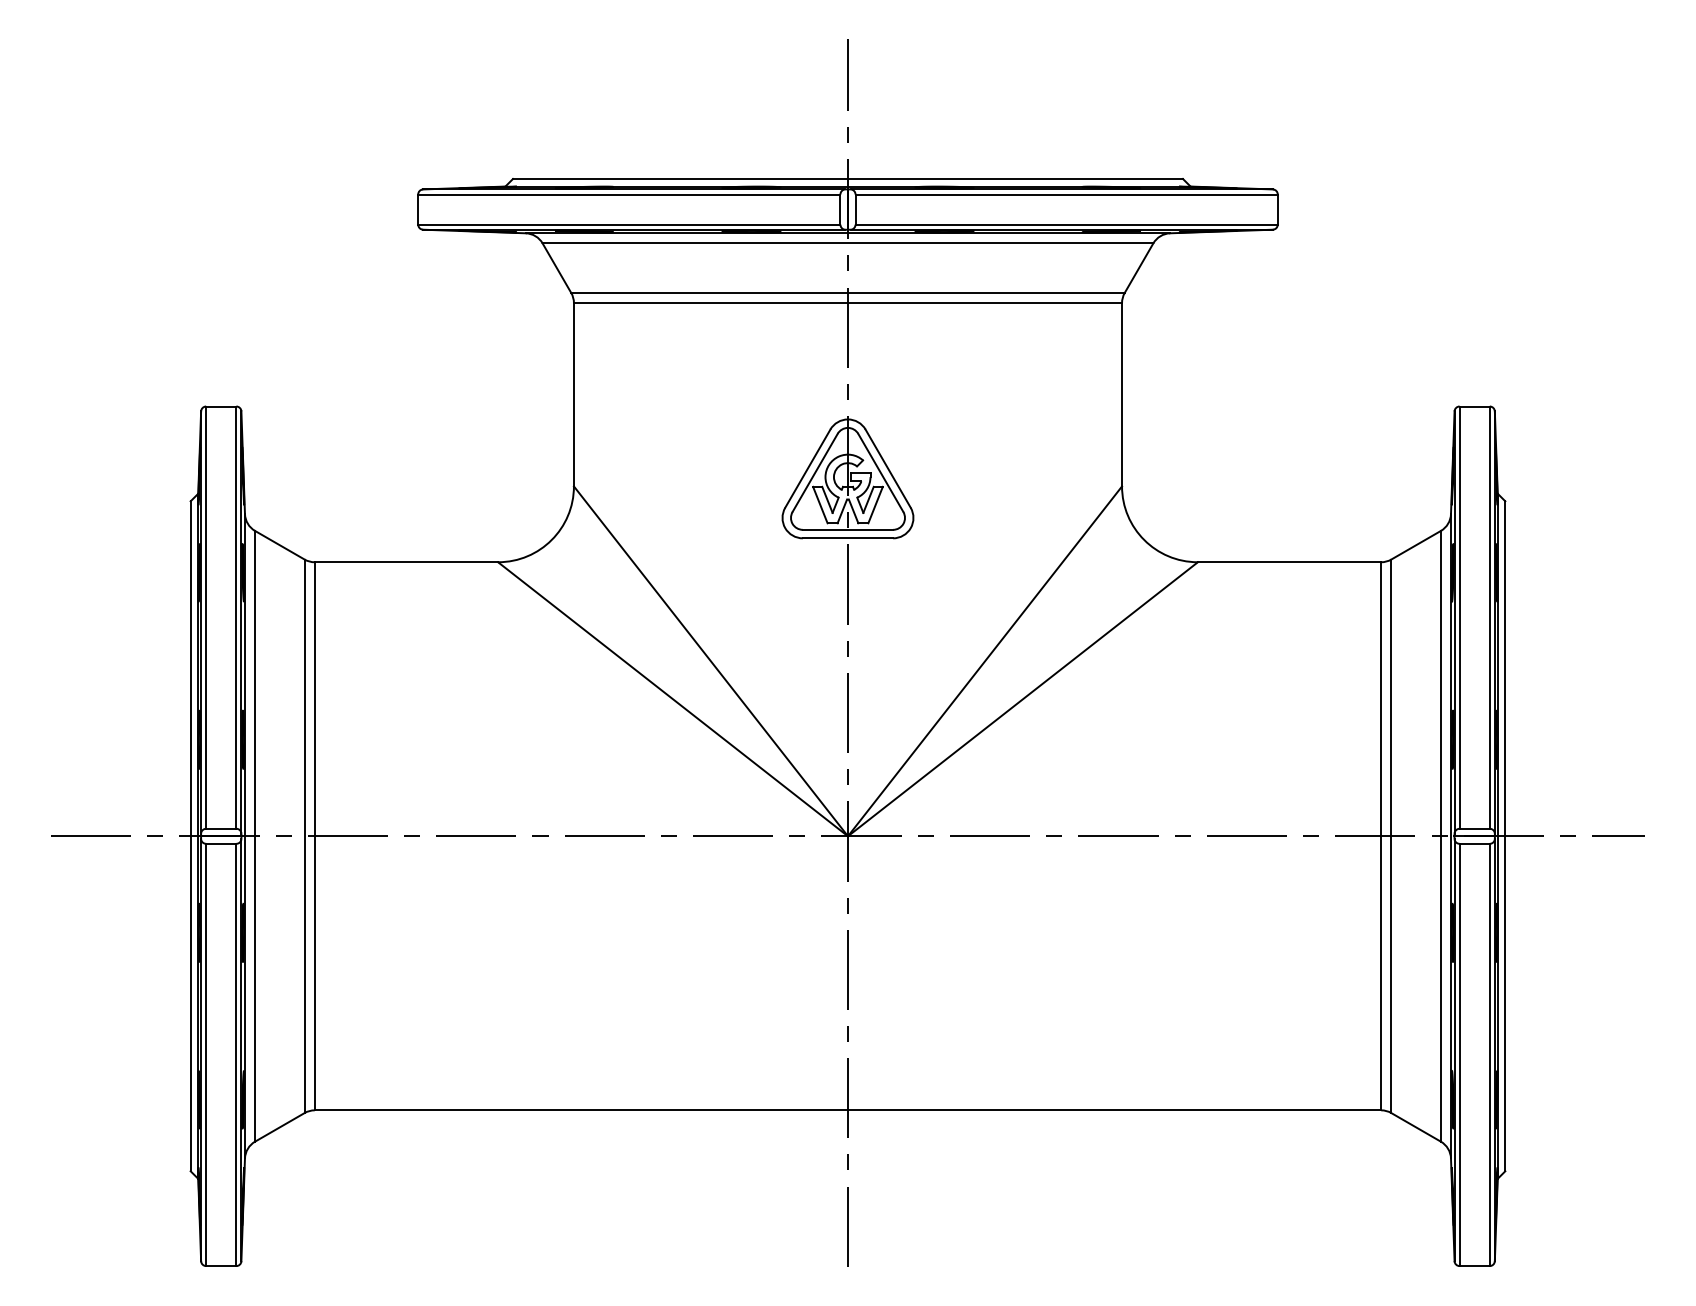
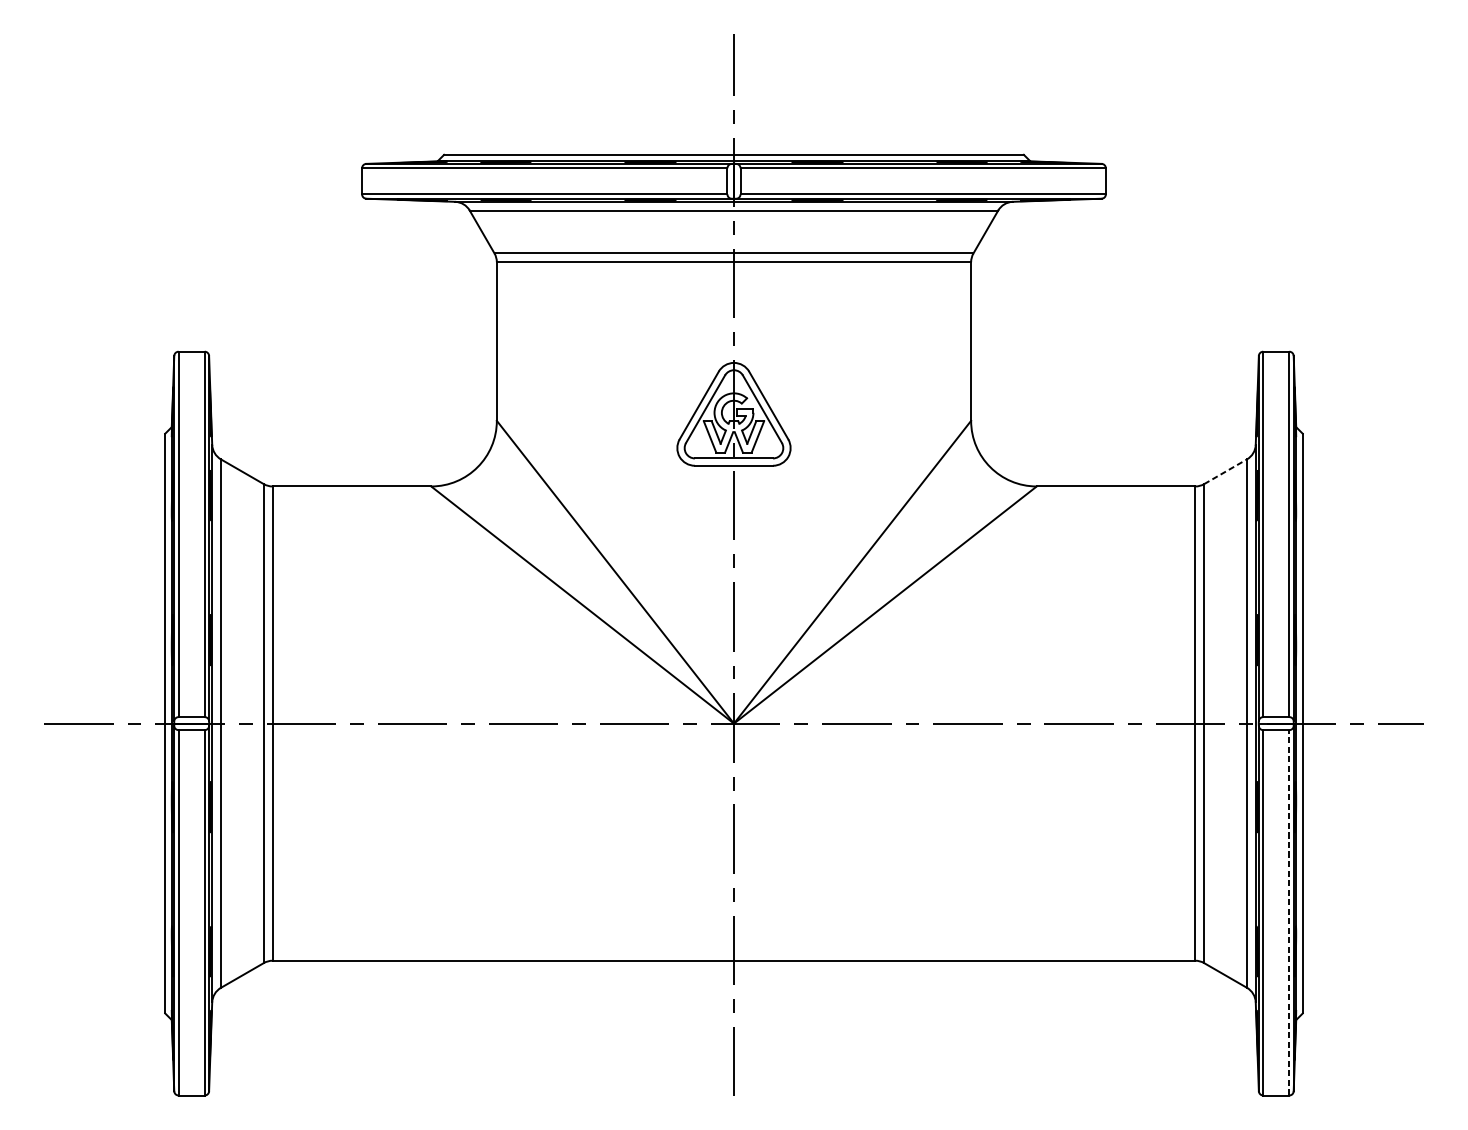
line: (1416, 545) -> (1225, 471), solid -> dashed
line: (1489, 1054) -> (1289, 912), solid -> dashed

